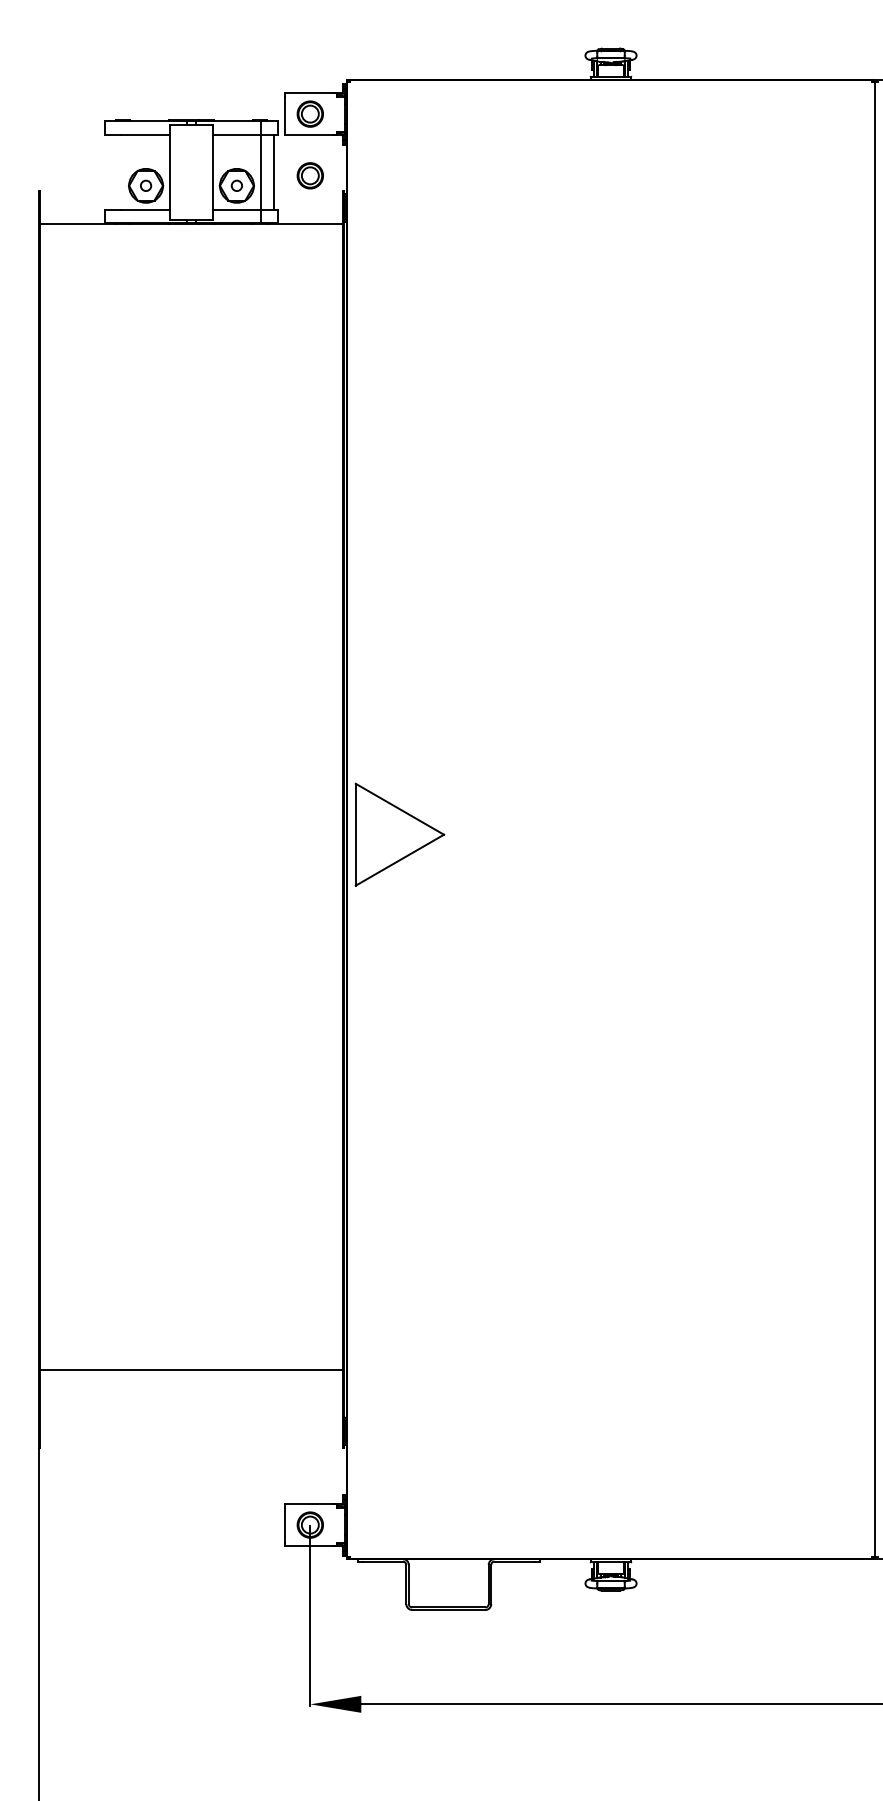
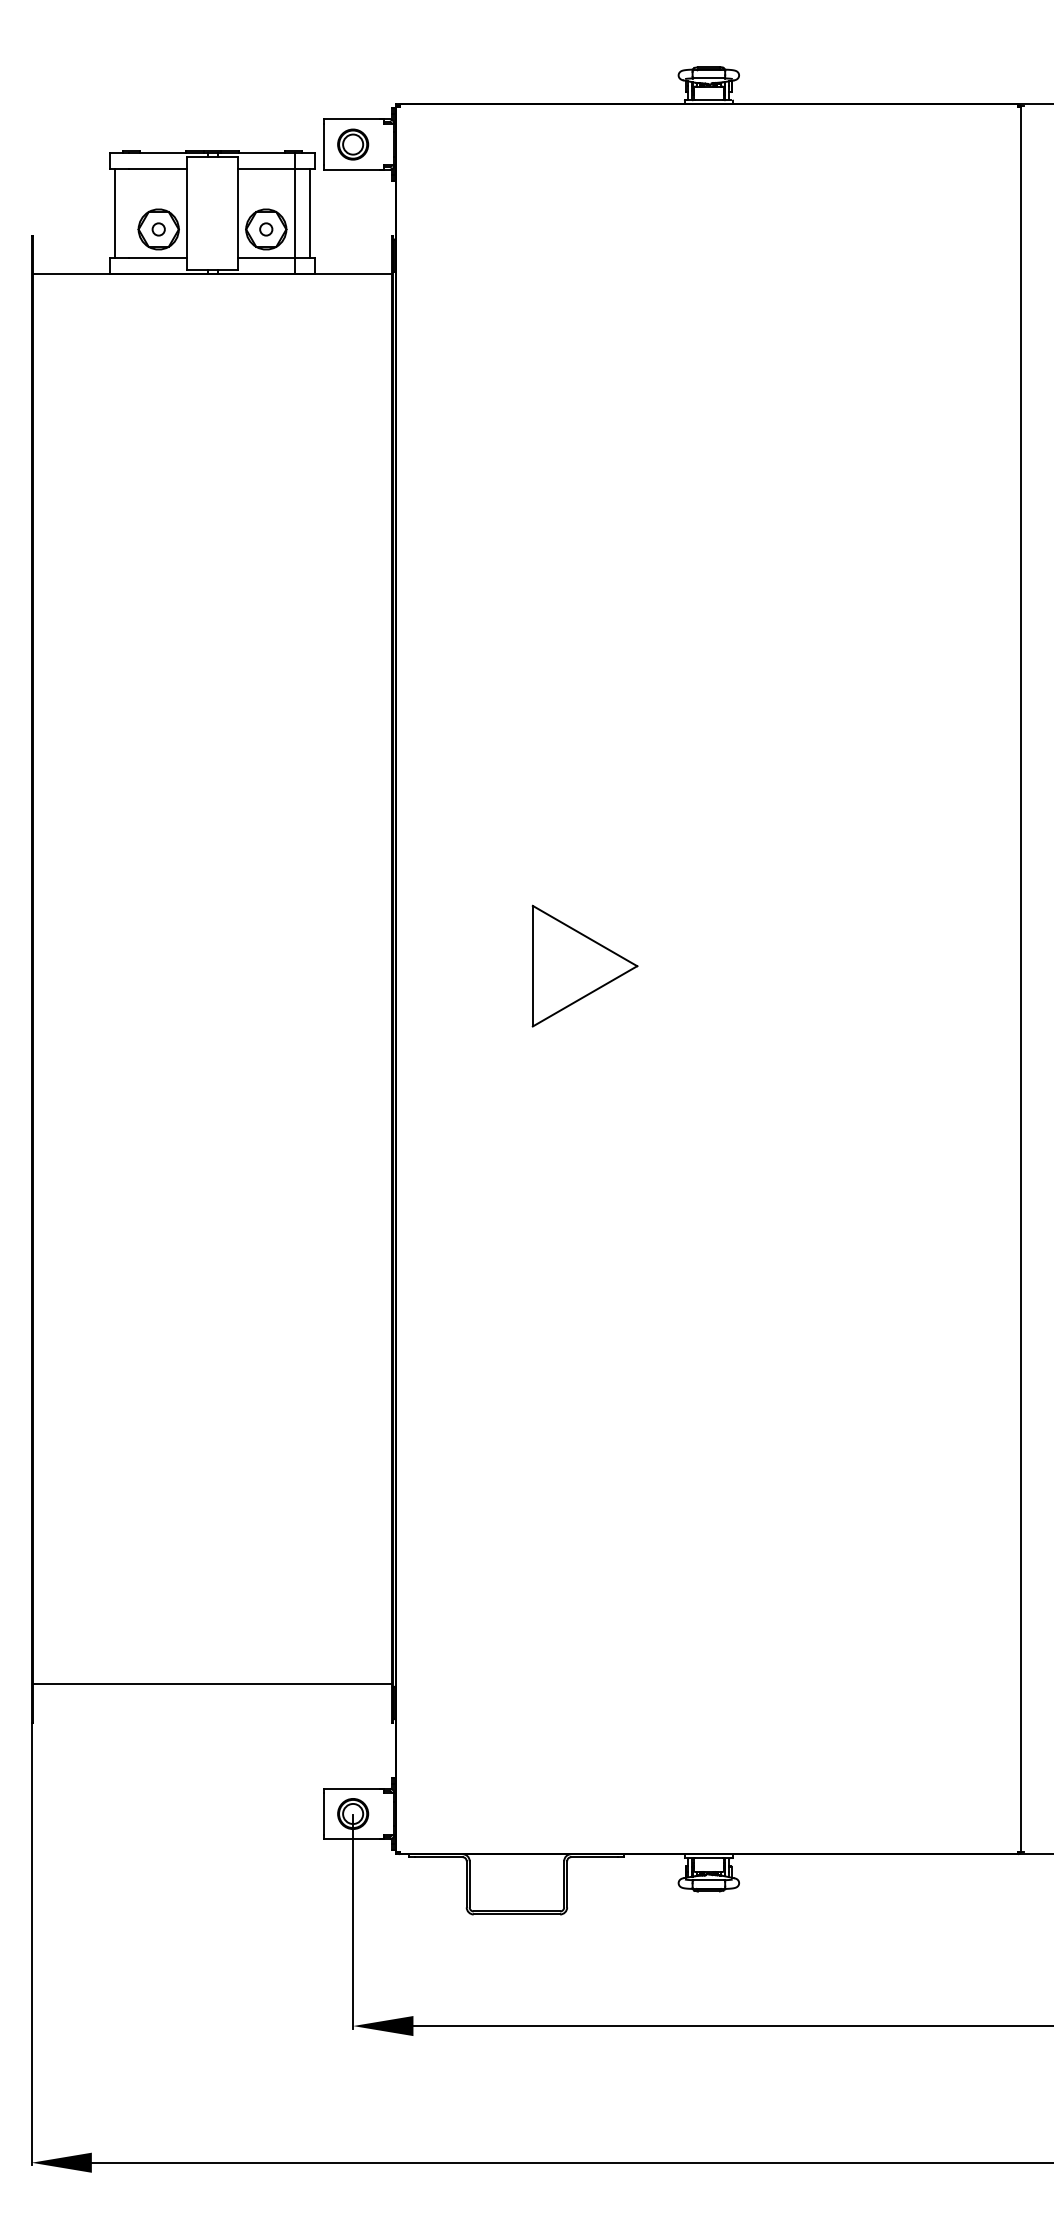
line: (109, 172) -> (115, 213), added
part: (310, 175) -> (353, 217), removed
part: (399, 834) -> (584, 965), moved
line: (190, 1370) -> (211, 1684), moved

